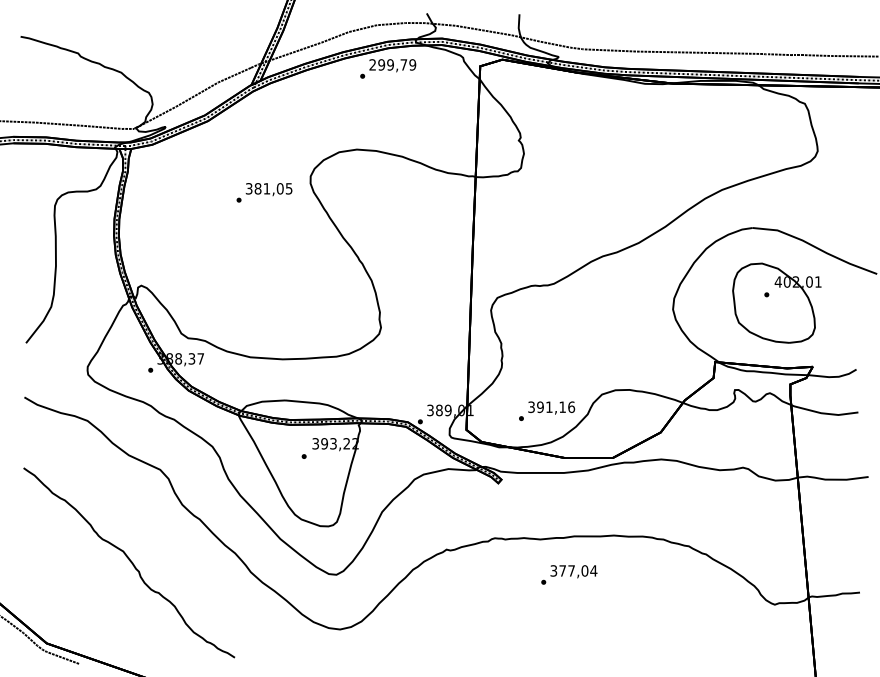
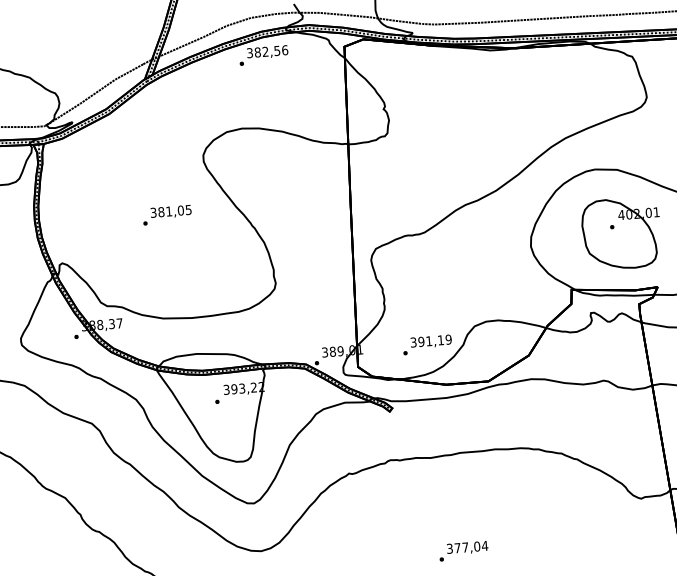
text: (392, 64) -> (267, 51), 299,79 -> 382,56
text: (264, 192) -> (167, 214), moved
text: (571, 407) -> (448, 339), 391,16 -> 391,19
text: (569, 574) -> (463, 550), moved

